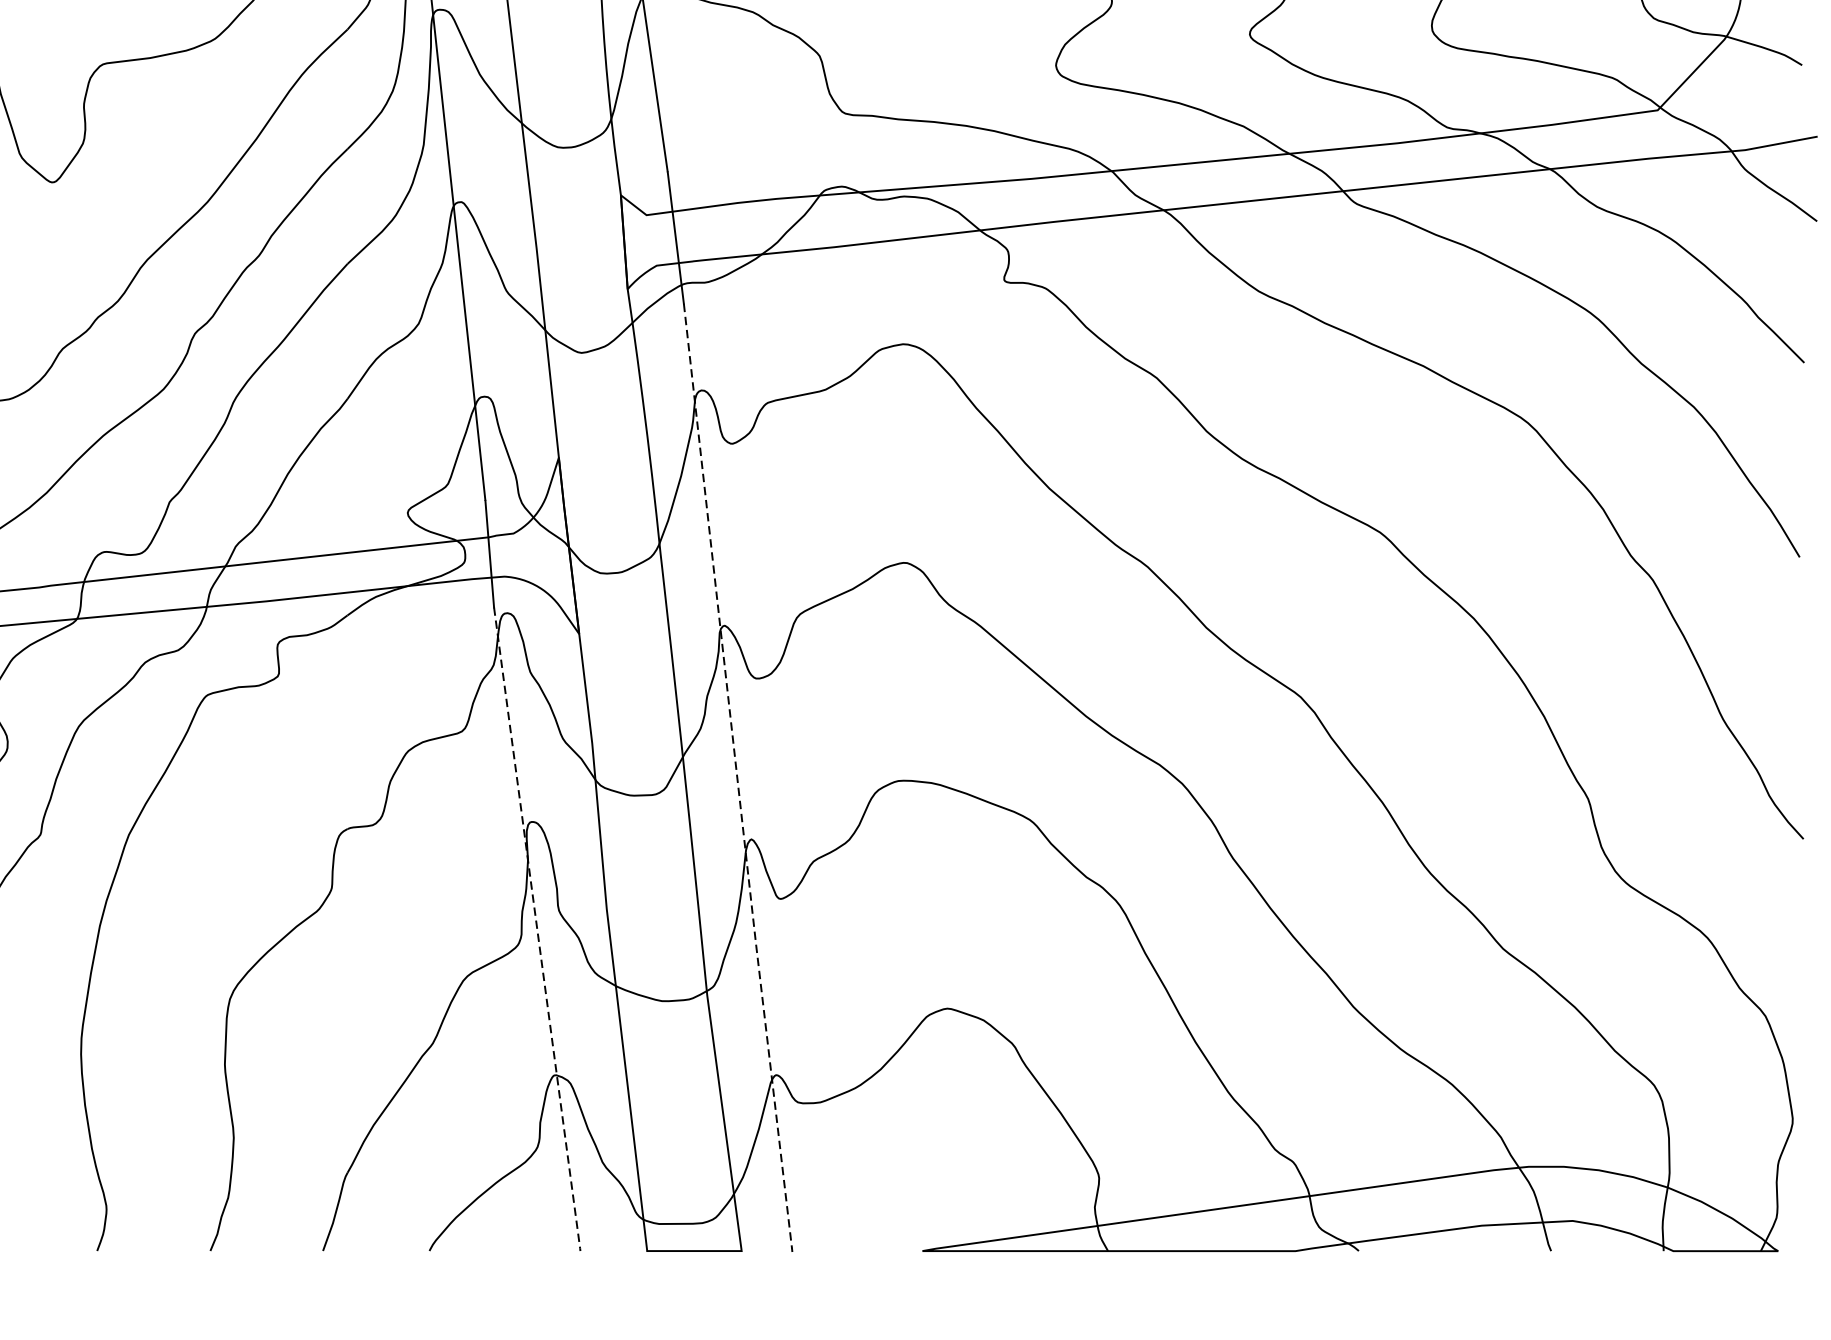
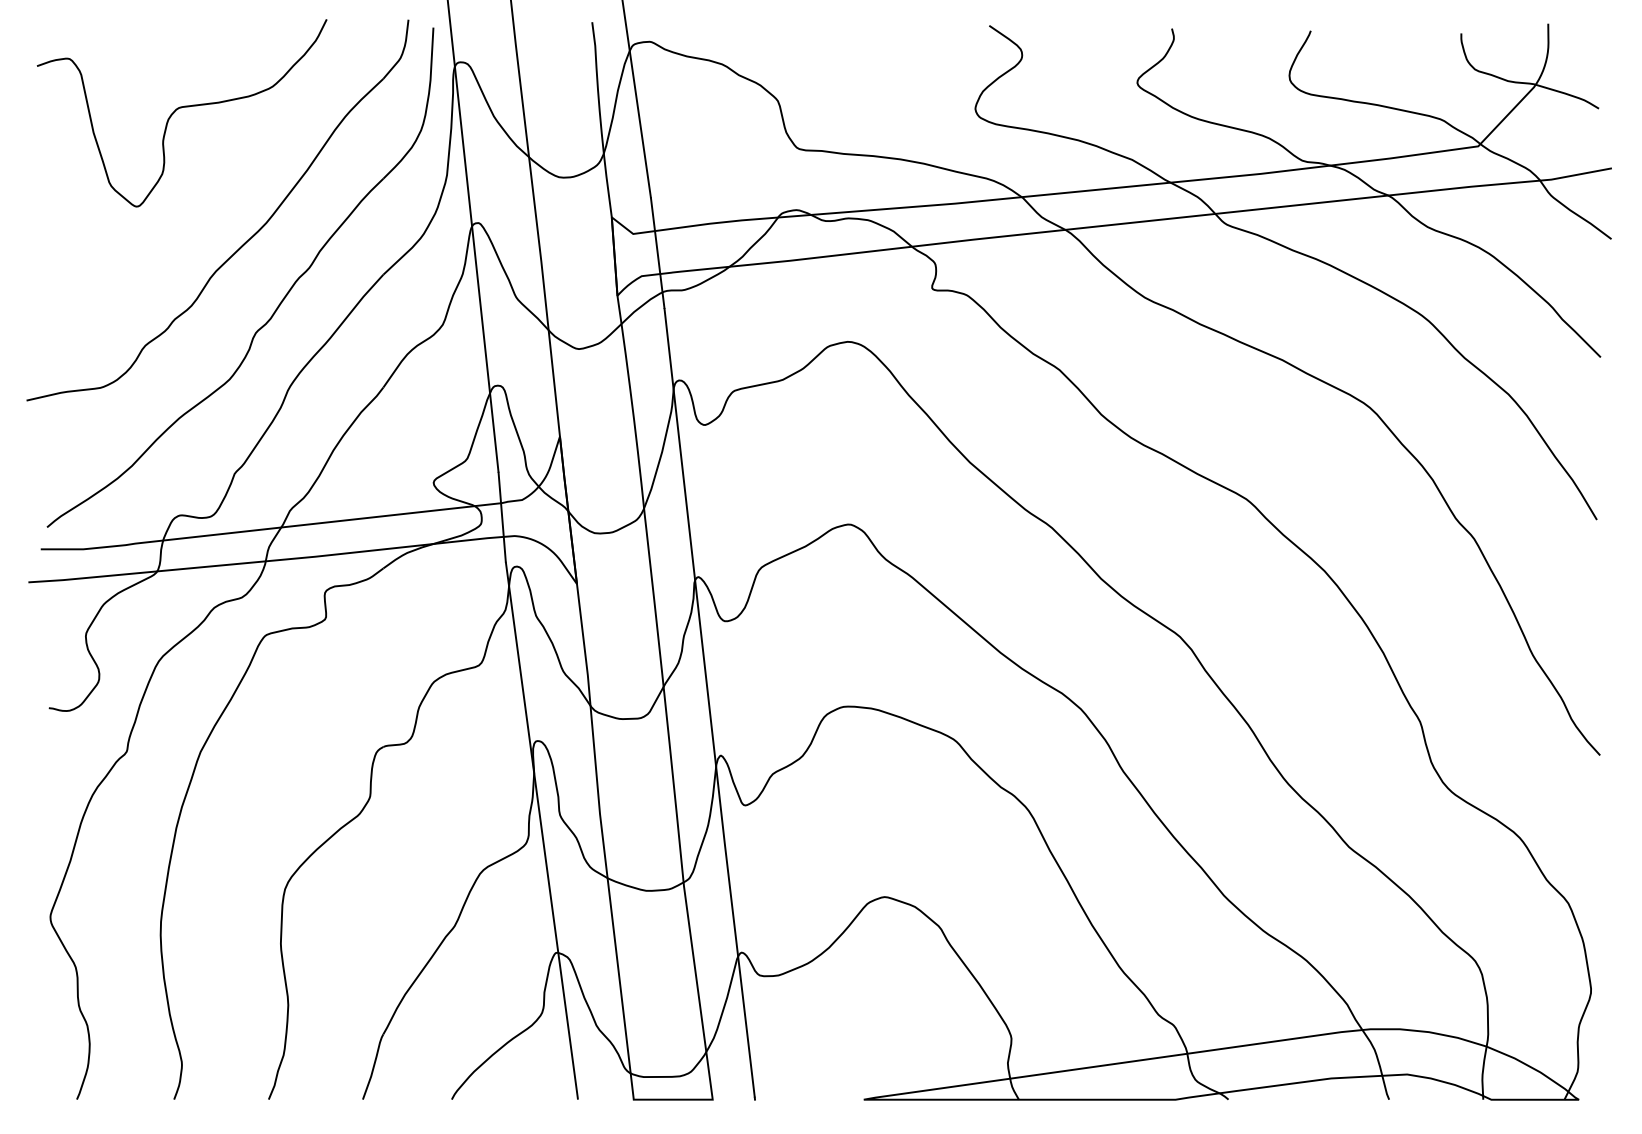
line: (737, 776) -> (709, 703), dashed -> solid
line: (536, 930) -> (541, 831), dashed -> solid

